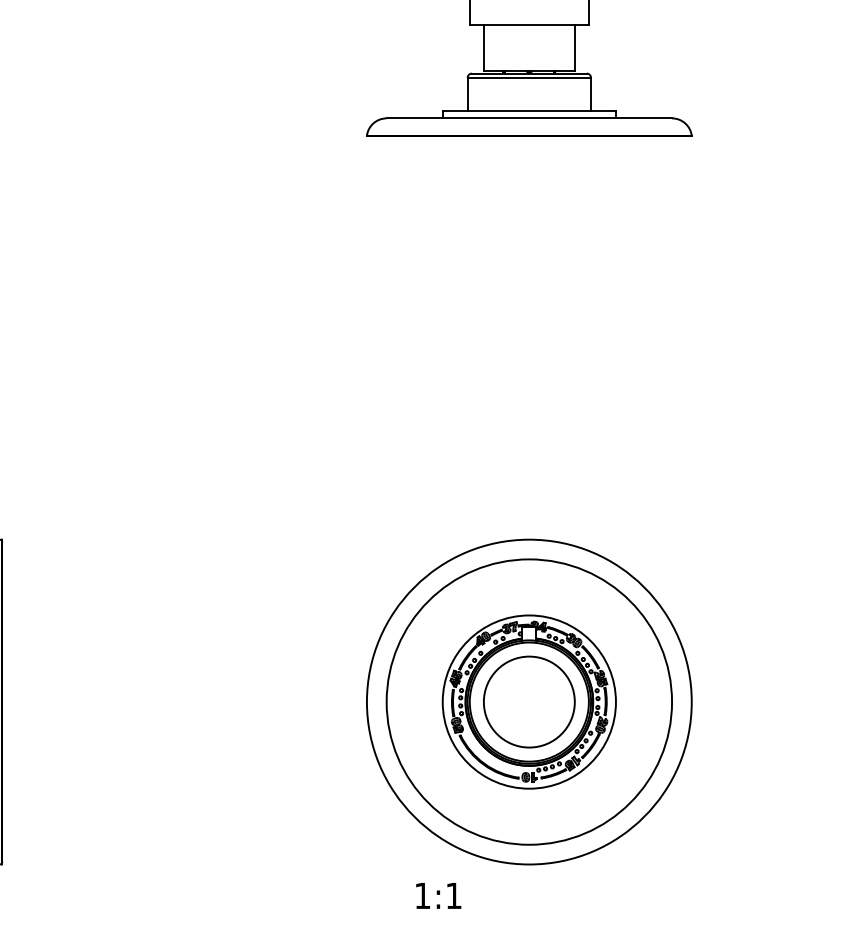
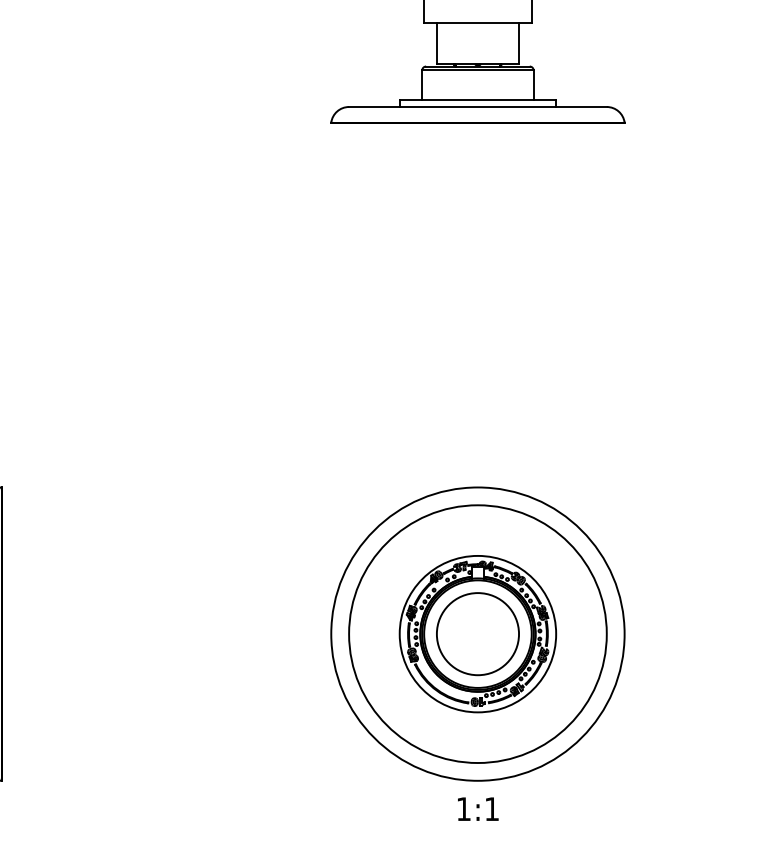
text: (438, 895) -> (478, 808), moved

